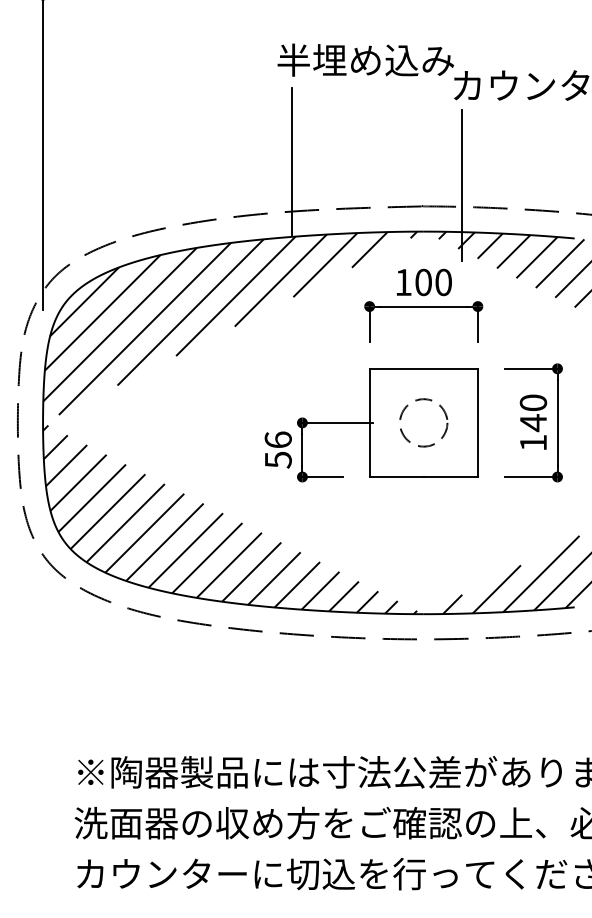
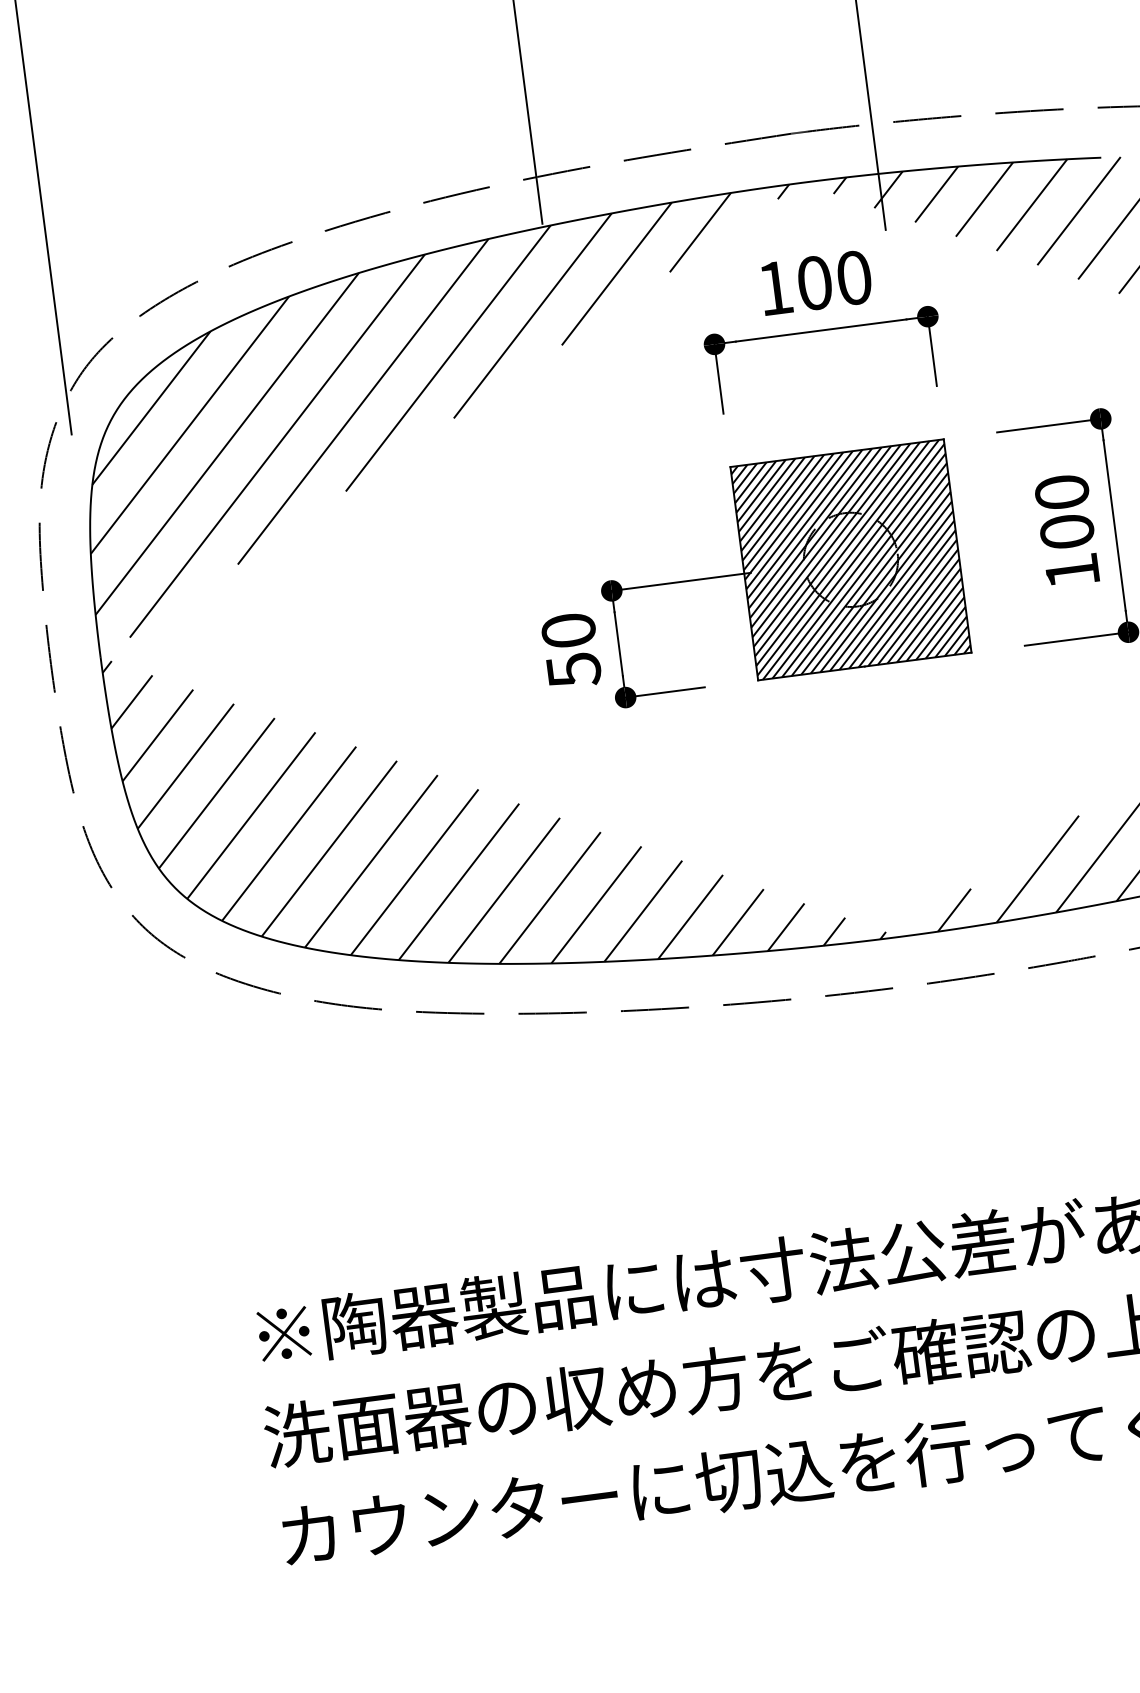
hatch: (423, 422) -> (850, 559), added
text: (533, 423) -> (1067, 532), 140 -> 100
text: (277, 439) -> (566, 629), 56 -> 50

